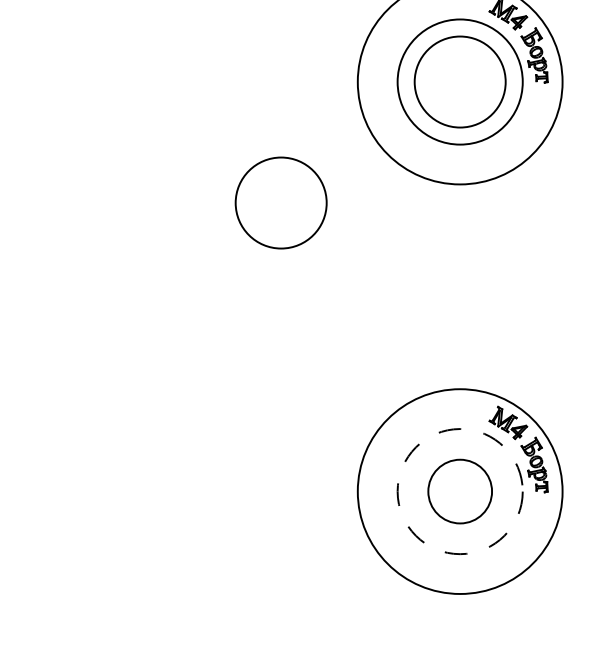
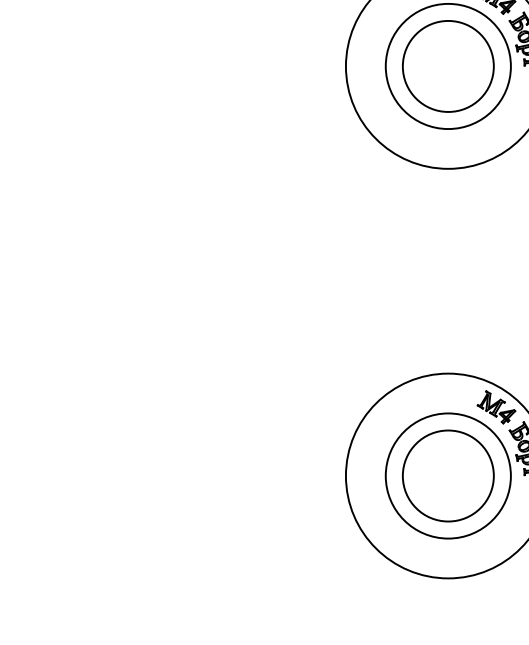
circle: (280, 202) -> (268, 186), removed
circle: (459, 491) -> (447, 475), dashed -> solid
circle: (459, 491) -> (447, 475), size x1.43

